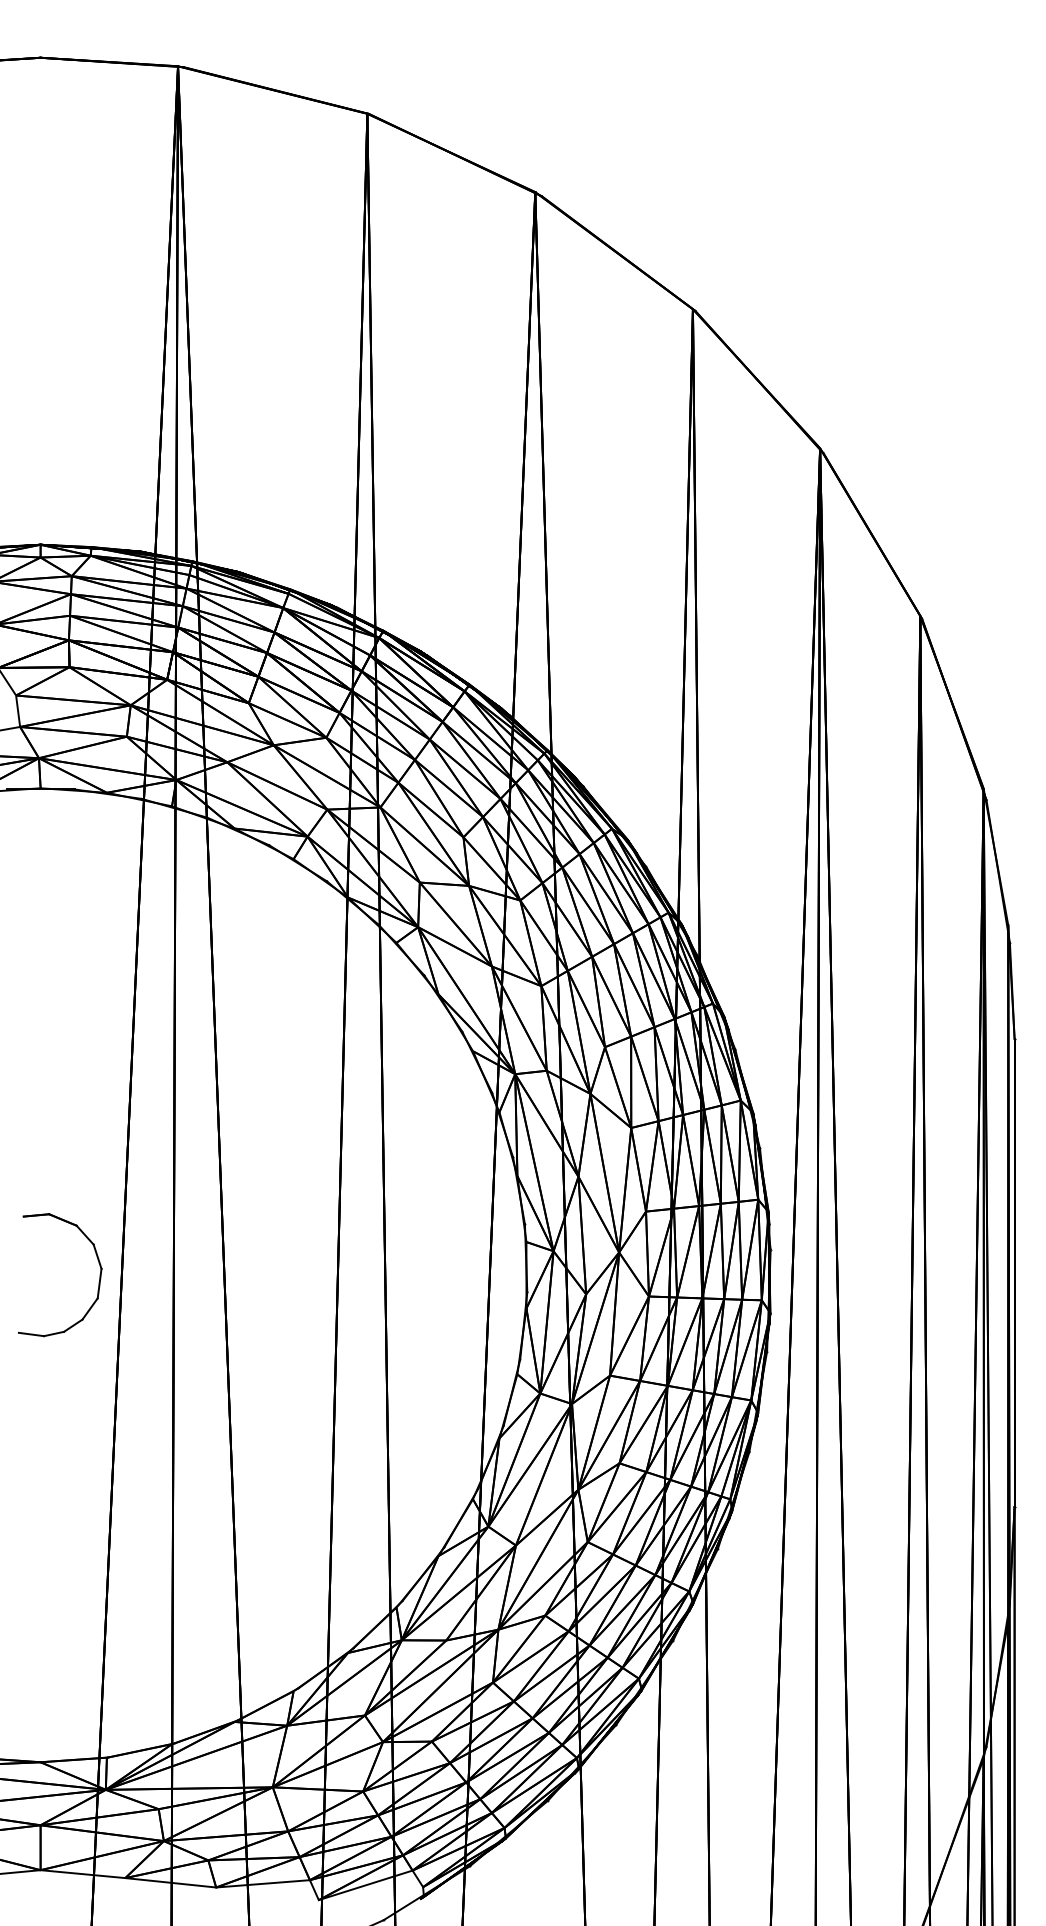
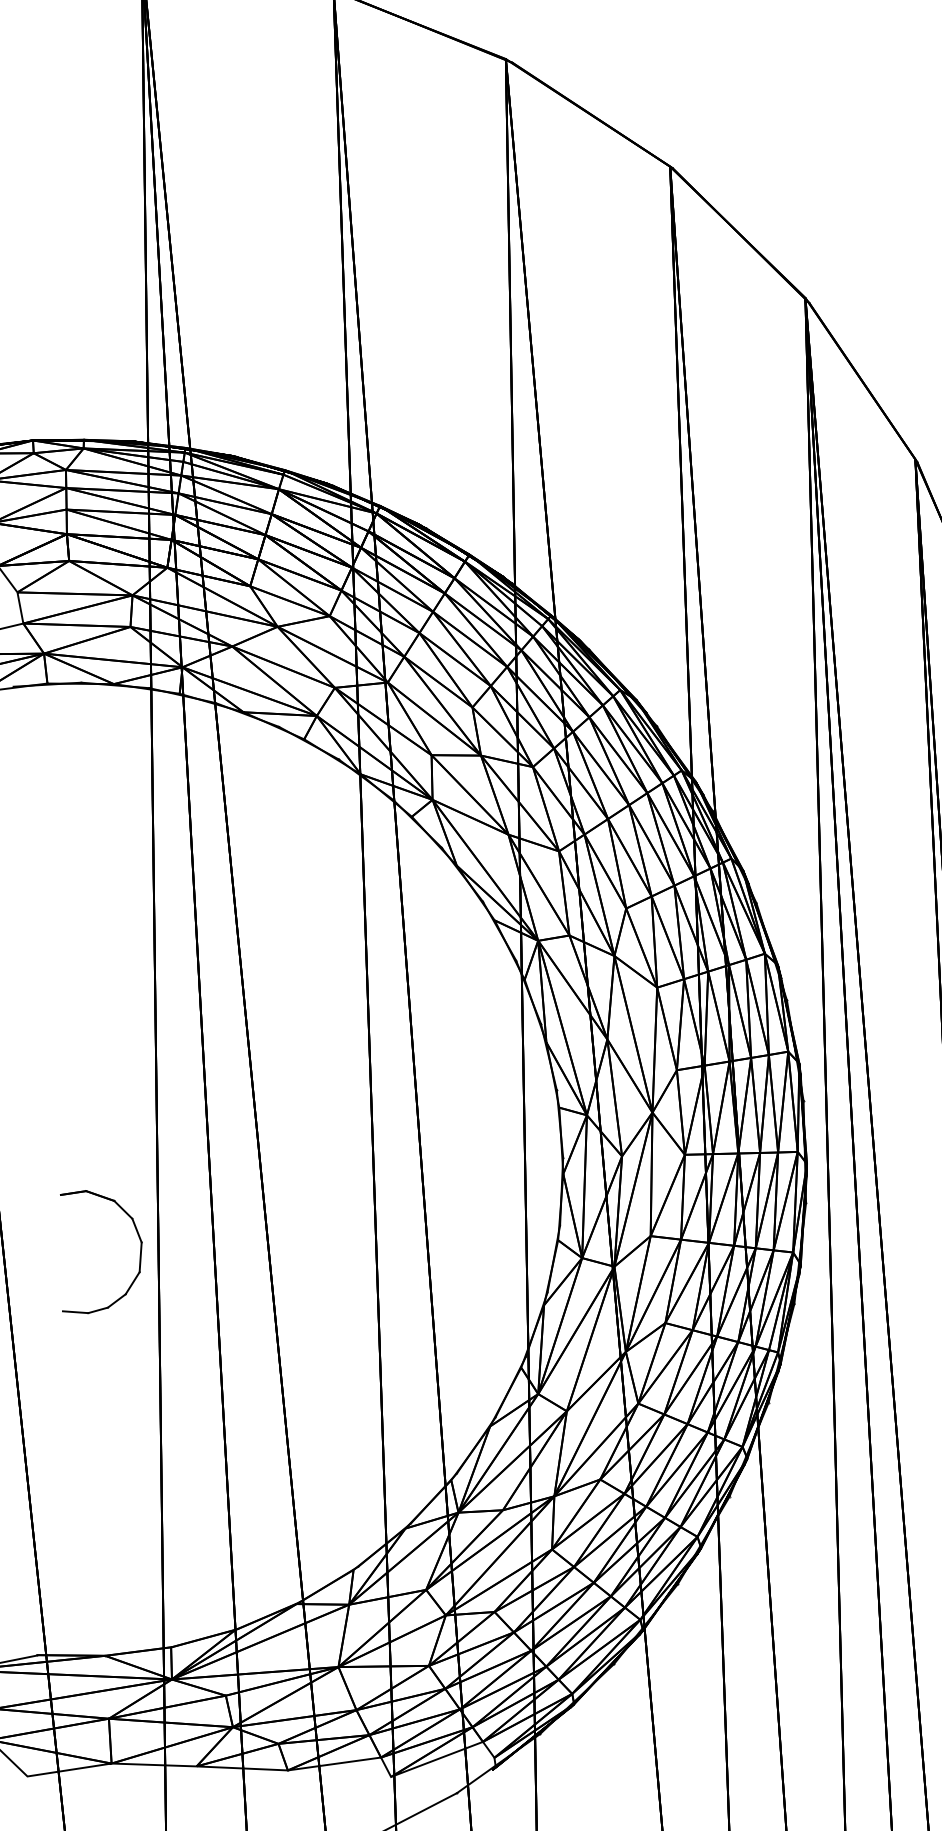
part: (98, 1282) -> (139, 1256), moved

